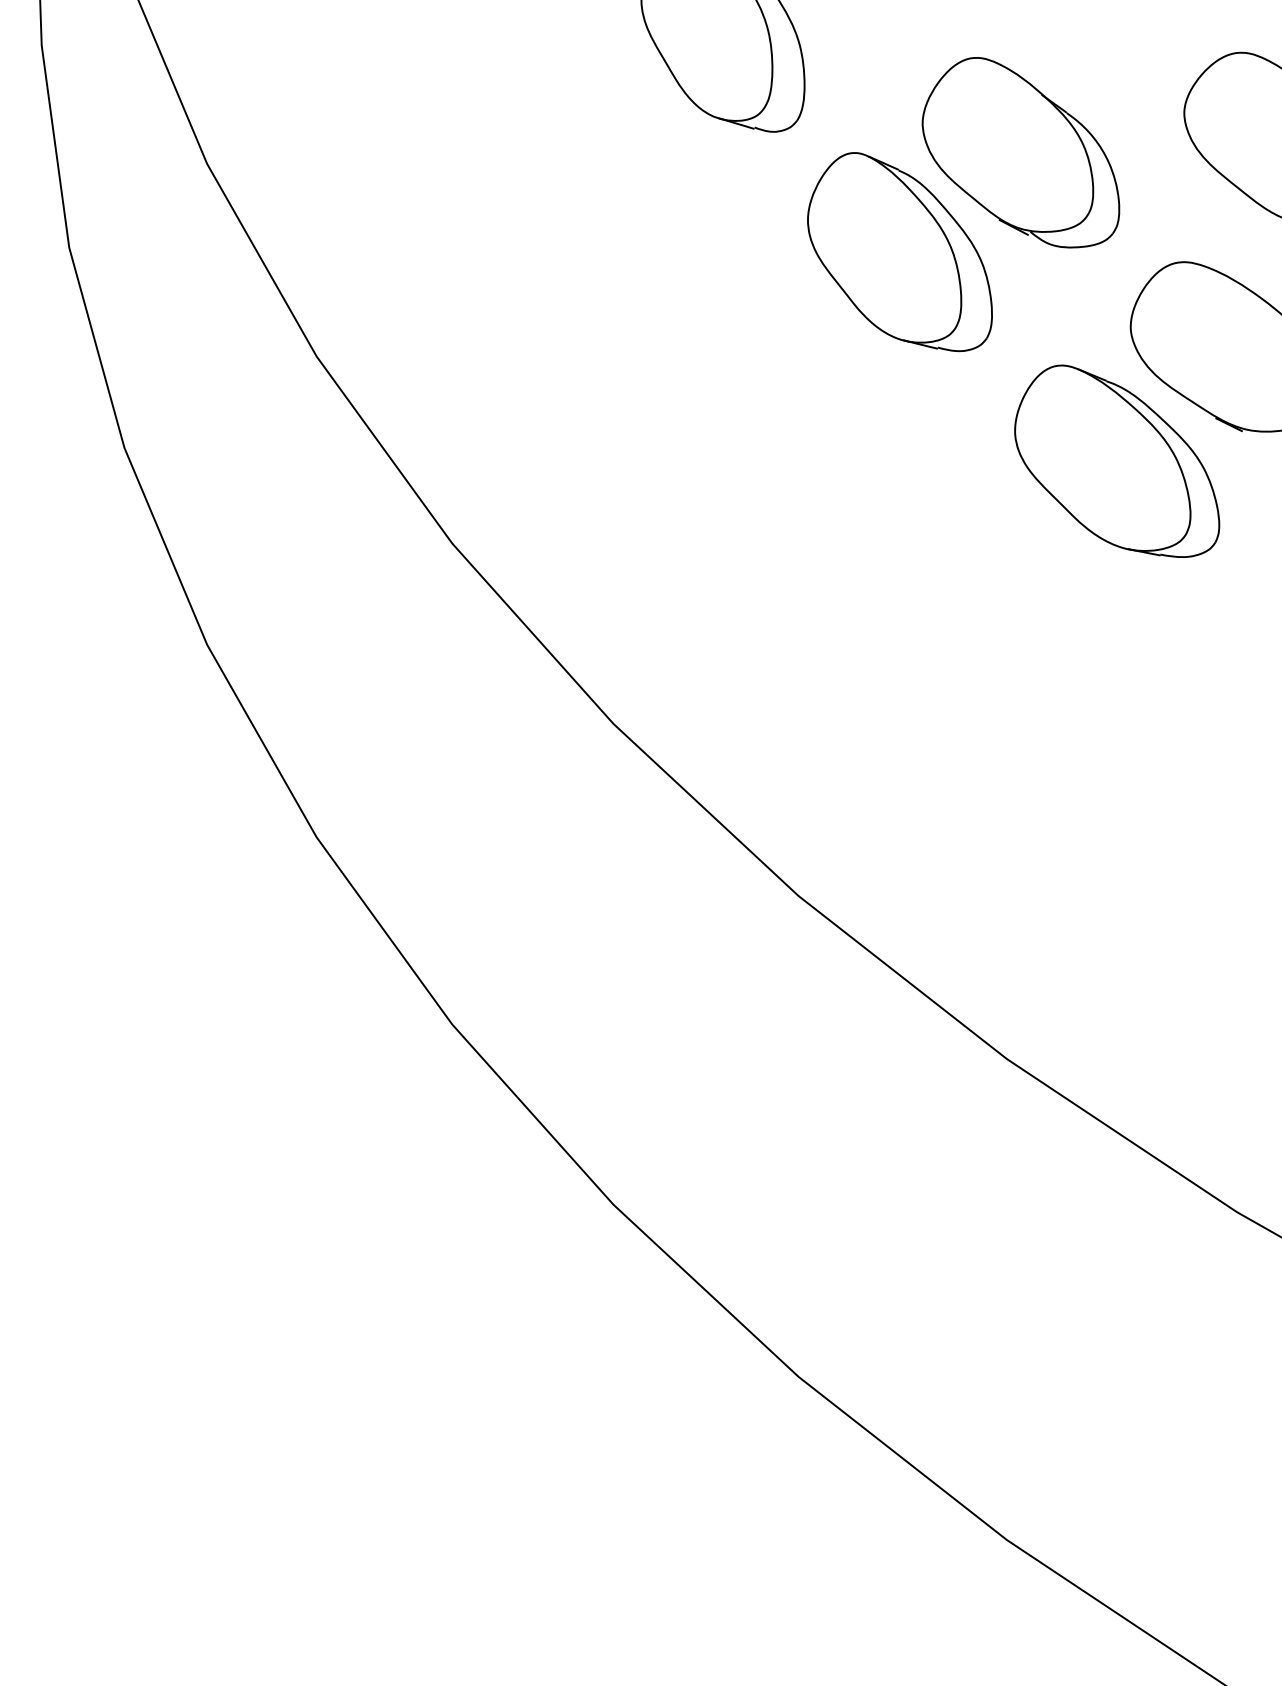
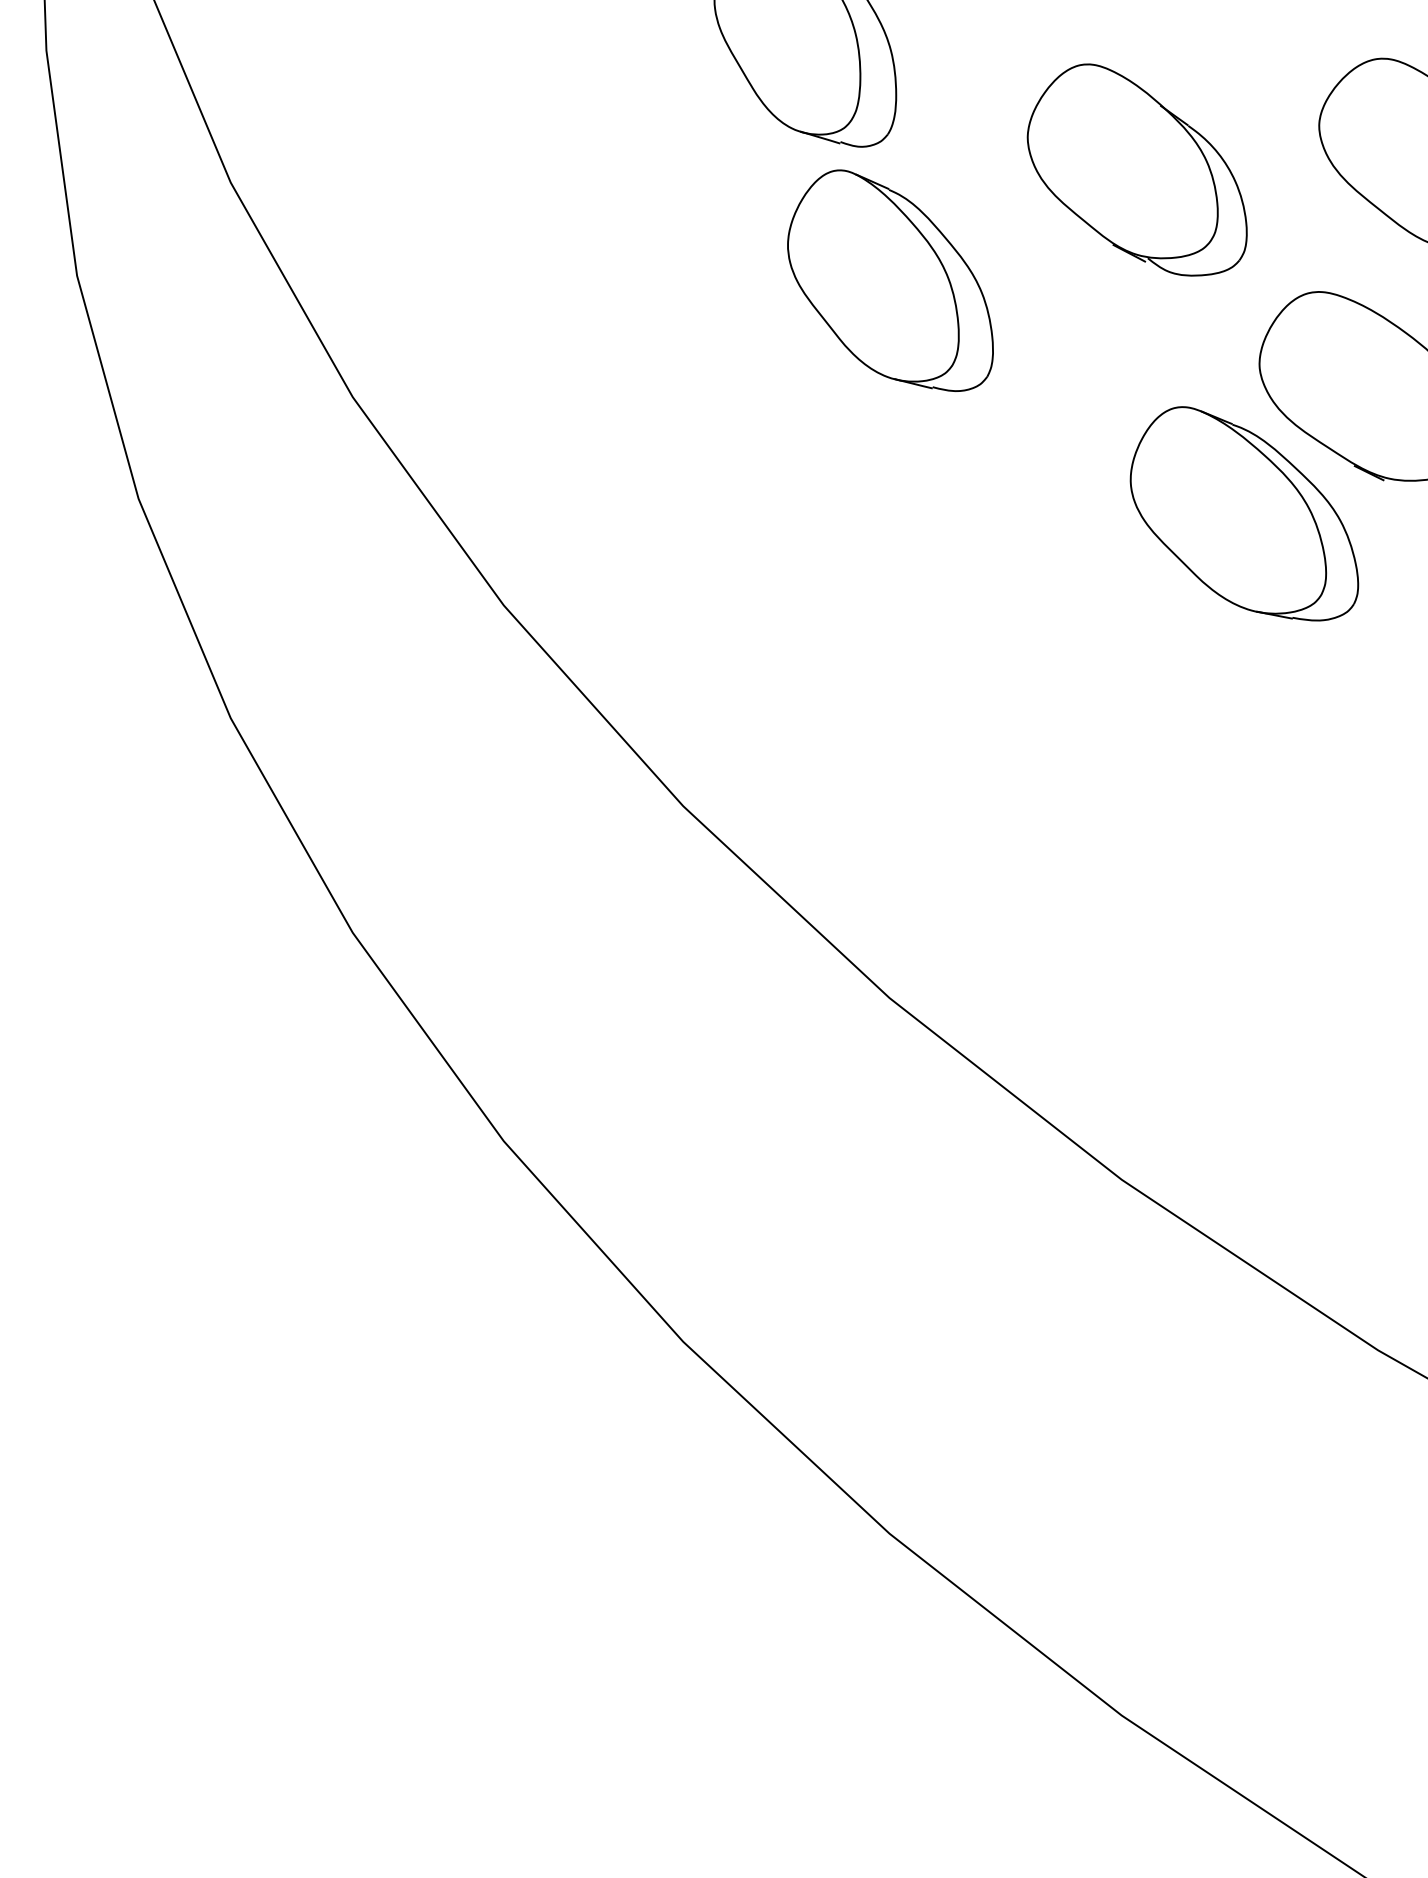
part: (899, 251) -> (890, 280), moved

